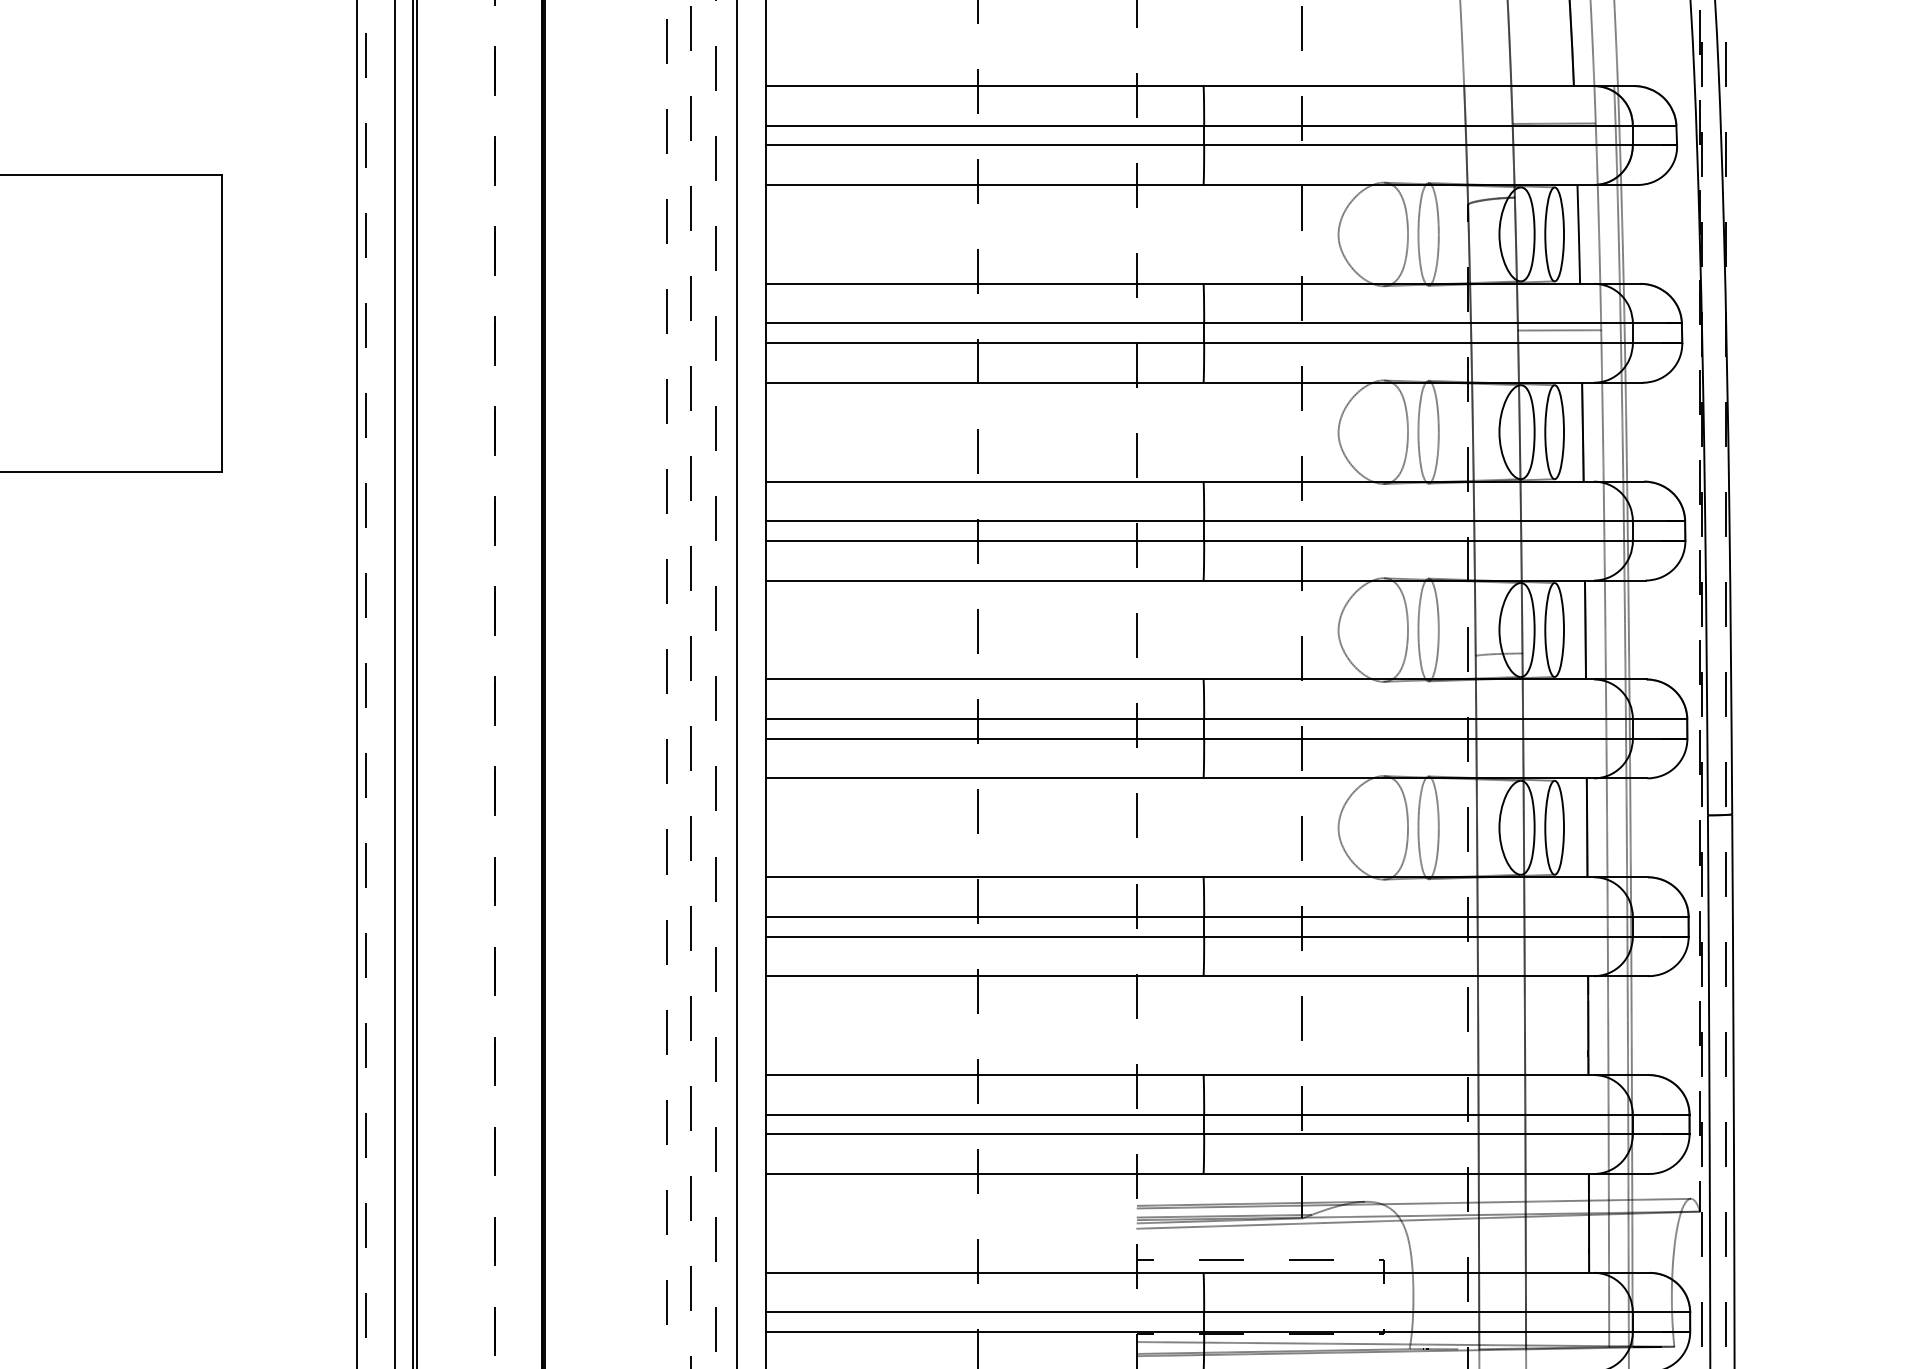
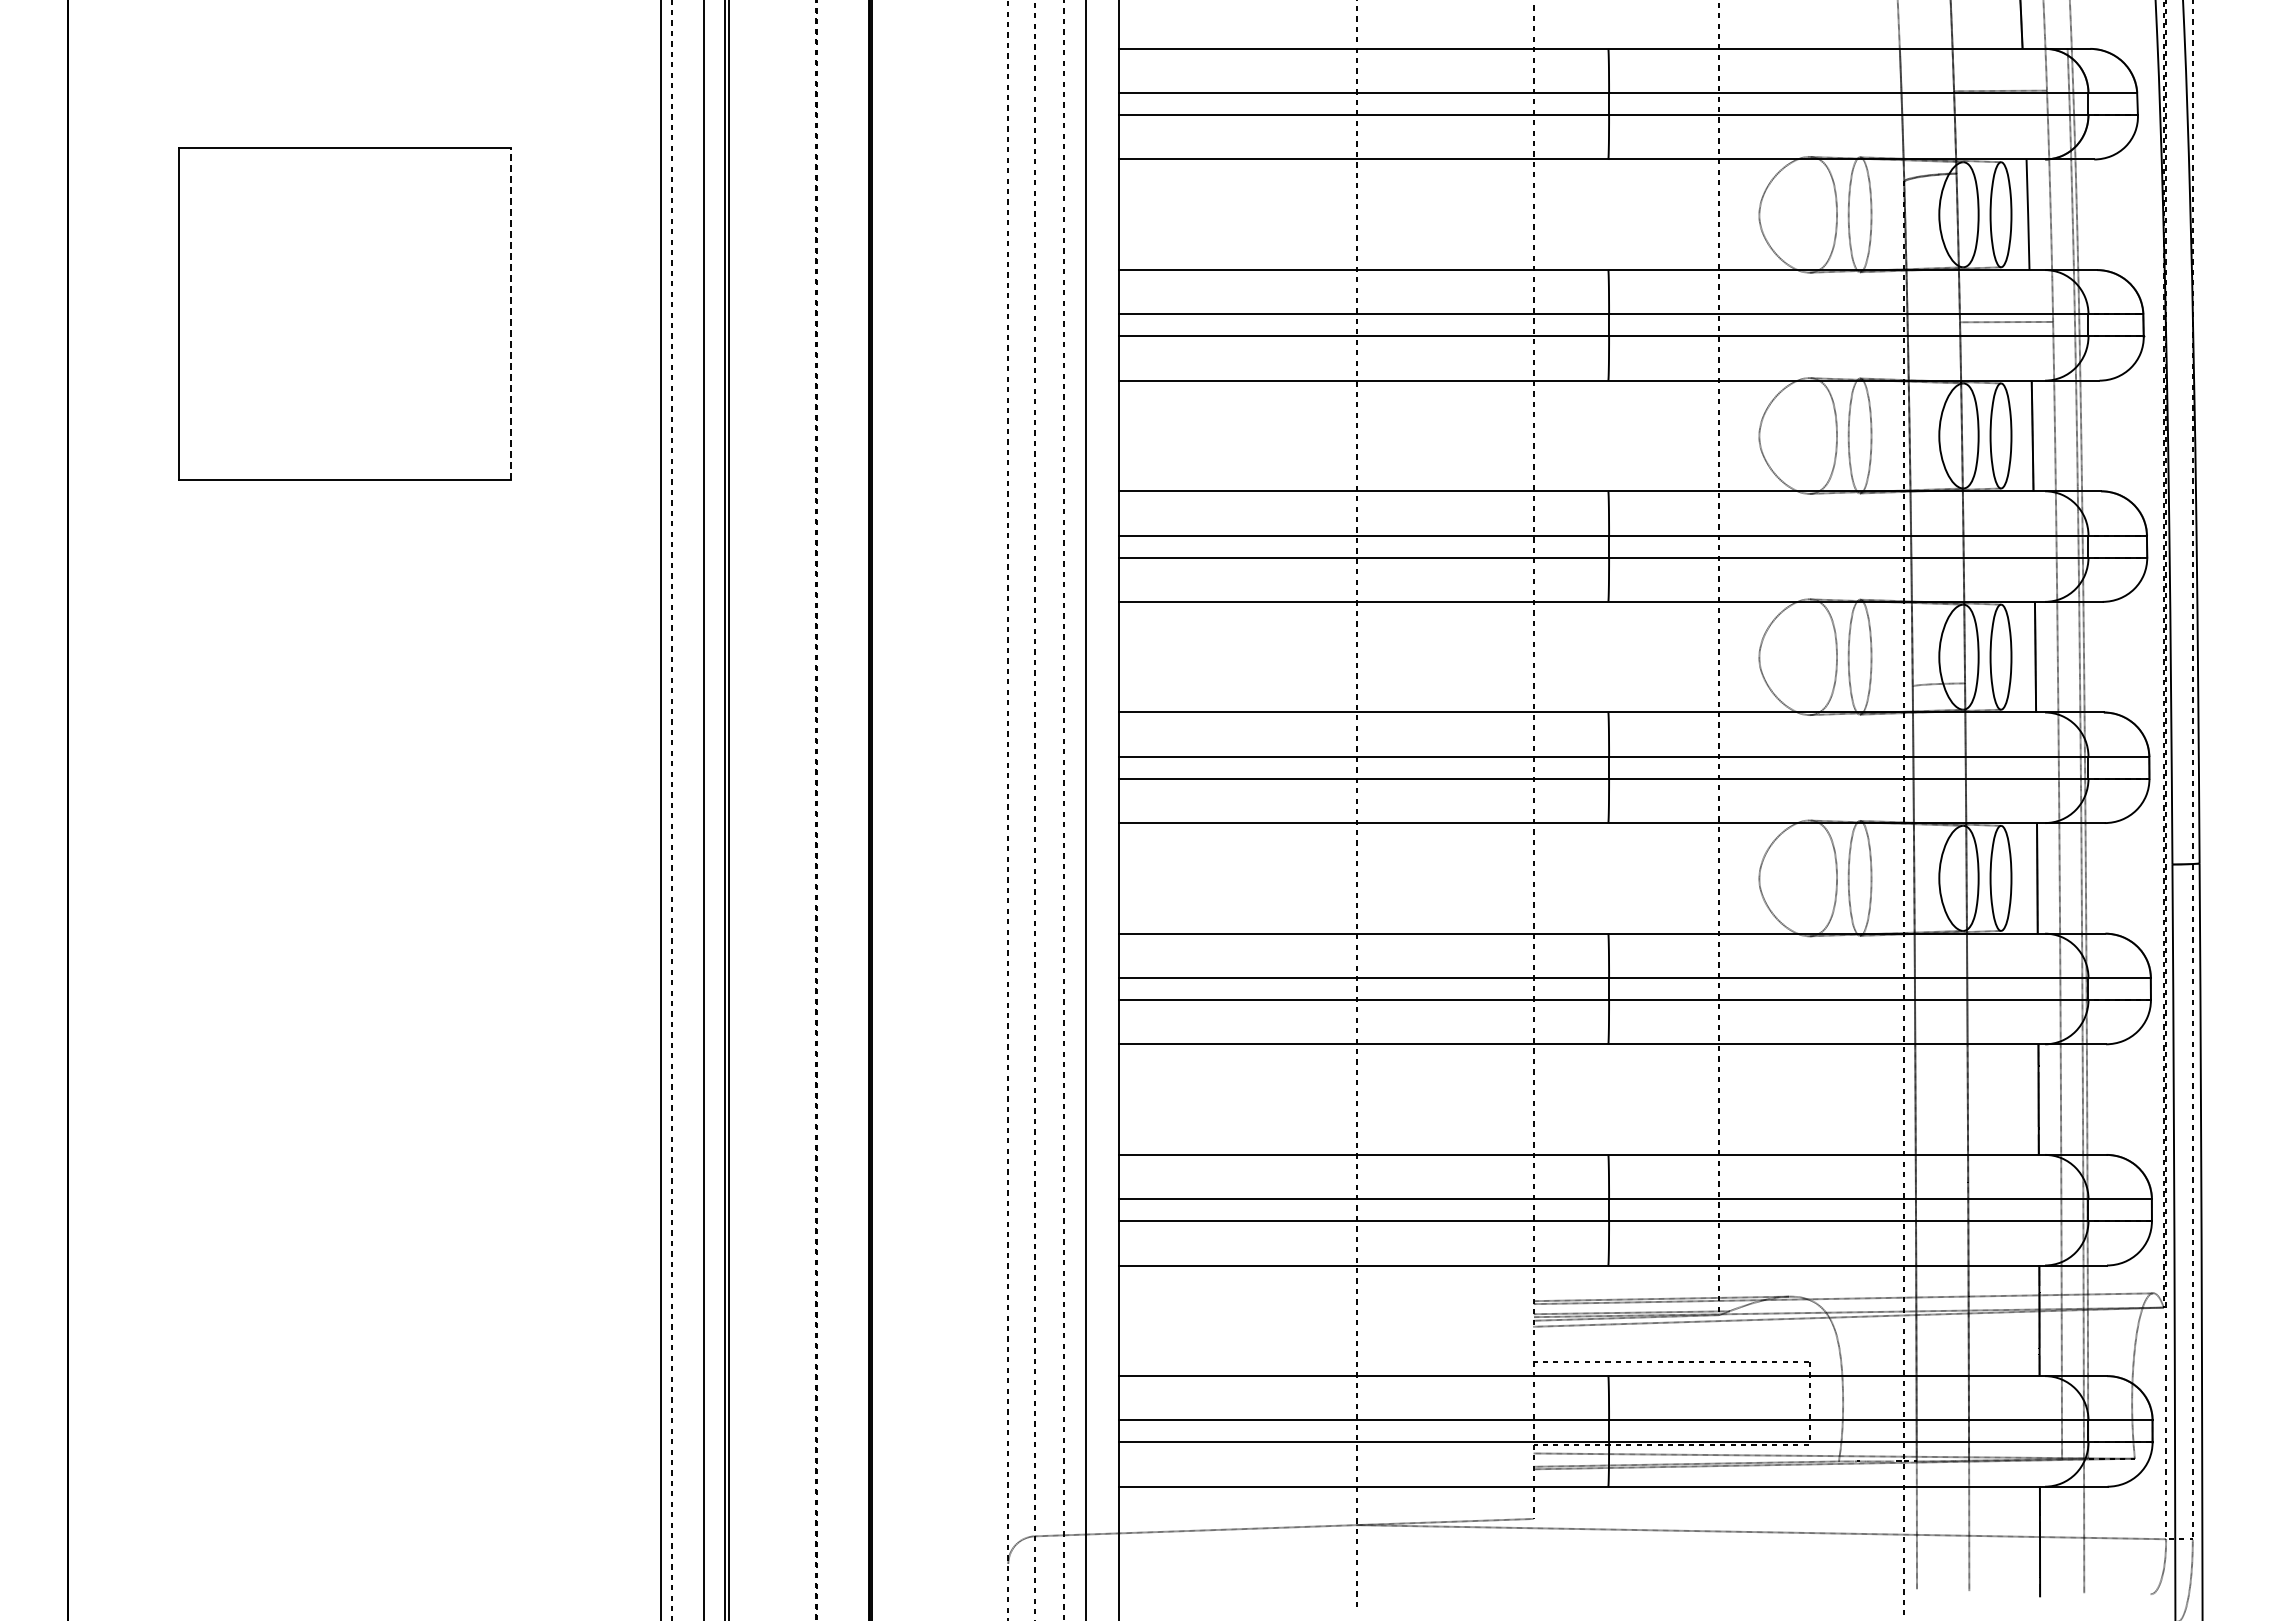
line: (221, 323) -> (510, 314), solid -> dashed

